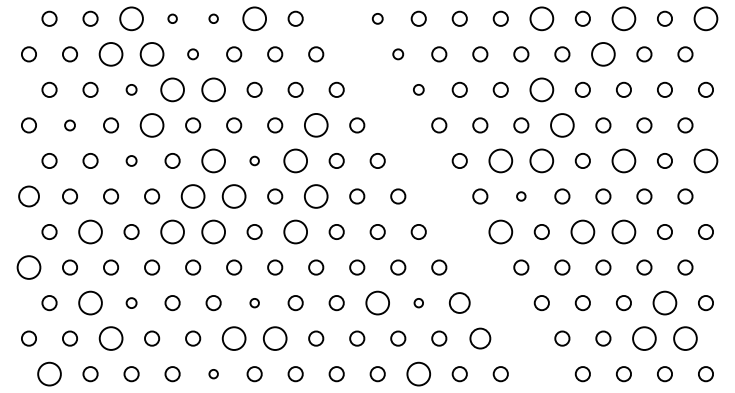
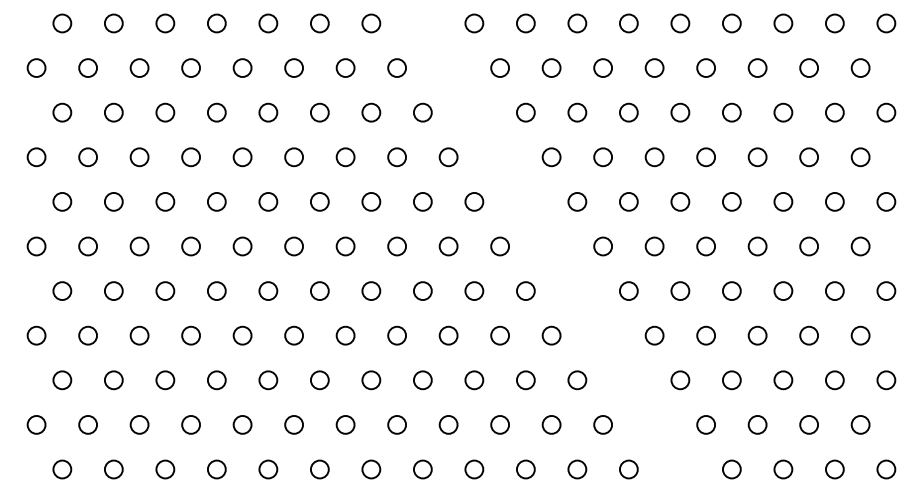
circle: (131, 18) -> (165, 23), size x0.62
circle: (172, 18) -> (216, 23), size x1.67
circle: (213, 18) -> (268, 23), size x1.67
circle: (254, 18) -> (319, 23), size x0.62
circle: (377, 18) -> (474, 23), size x1.43
circle: (541, 18) -> (680, 23), size x0.62
circle: (624, 18) -> (783, 23), size x0.62
circle: (706, 18) -> (886, 23), size x0.62
circle: (193, 53) -> (242, 67), size x1.43
circle: (397, 53) -> (499, 67), size x1.43
circle: (110, 54) -> (139, 68), size x0.62
circle: (152, 54) -> (191, 68), size x0.62
circle: (603, 54) -> (757, 68), size x0.62
circle: (131, 89) -> (165, 112), size x1.43
circle: (172, 89) -> (216, 112), size x0.62
circle: (213, 89) -> (268, 112), size x0.62
circle: (418, 89) -> (525, 112), size x1.43
circle: (541, 89) -> (680, 112), size x0.62
circle: (69, 125) -> (87, 157), size x1.43
circle: (152, 125) -> (191, 157), size x0.62
circle: (315, 125) -> (396, 157), size x0.62
circle: (562, 125) -> (706, 157), size x0.62
circle: (131, 160) -> (165, 201), size x1.43
circle: (213, 160) -> (268, 201), size x0.62
circle: (254, 160) -> (319, 201), size x1.67
circle: (295, 160) -> (371, 201), size x0.62
circle: (500, 160) -> (628, 201), size x0.62
circle: (541, 160) -> (680, 201), size x0.62
circle: (624, 160) -> (783, 201), size x0.62
circle: (706, 160) -> (886, 201), size x0.62
circle: (28, 196) -> (36, 246), size x0.71
circle: (193, 196) -> (242, 246), size x0.62
circle: (234, 196) -> (294, 246), size x0.62
circle: (316, 196) -> (397, 246), size x0.62
circle: (521, 196) -> (654, 246), size x1.67
circle: (90, 232) -> (113, 291), size x0.62
circle: (172, 232) -> (216, 291), size x0.62
circle: (213, 232) -> (268, 291), size x0.62
circle: (295, 232) -> (371, 291), size x0.62
circle: (500, 232) -> (628, 291), size x0.62
circle: (582, 232) -> (731, 291), size x0.62
circle: (624, 232) -> (783, 291), size x0.62
circle: (28, 267) -> (36, 335), size x0.62
circle: (90, 303) -> (113, 380), size x0.62
circle: (131, 303) -> (165, 380), size x1.43
circle: (254, 303) -> (319, 380), size x1.67
circle: (377, 303) -> (474, 380), size x0.62
circle: (418, 303) -> (525, 380), size x1.67
circle: (459, 303) -> (577, 380), size x0.71
circle: (664, 303) -> (834, 380), size x0.62
circle: (110, 338) -> (139, 424), size x0.62
circle: (234, 338) -> (294, 424), size x0.62
circle: (275, 338) -> (345, 424), size x0.62
circle: (479, 338) -> (602, 424), size x0.71
circle: (644, 338) -> (809, 424), size x0.62
circle: (685, 338) -> (860, 424), size x0.62
circle: (49, 374) -> (62, 469), size x0.62
circle: (213, 374) -> (268, 469), size x1.67
circle: (418, 374) -> (525, 469), size x0.62

